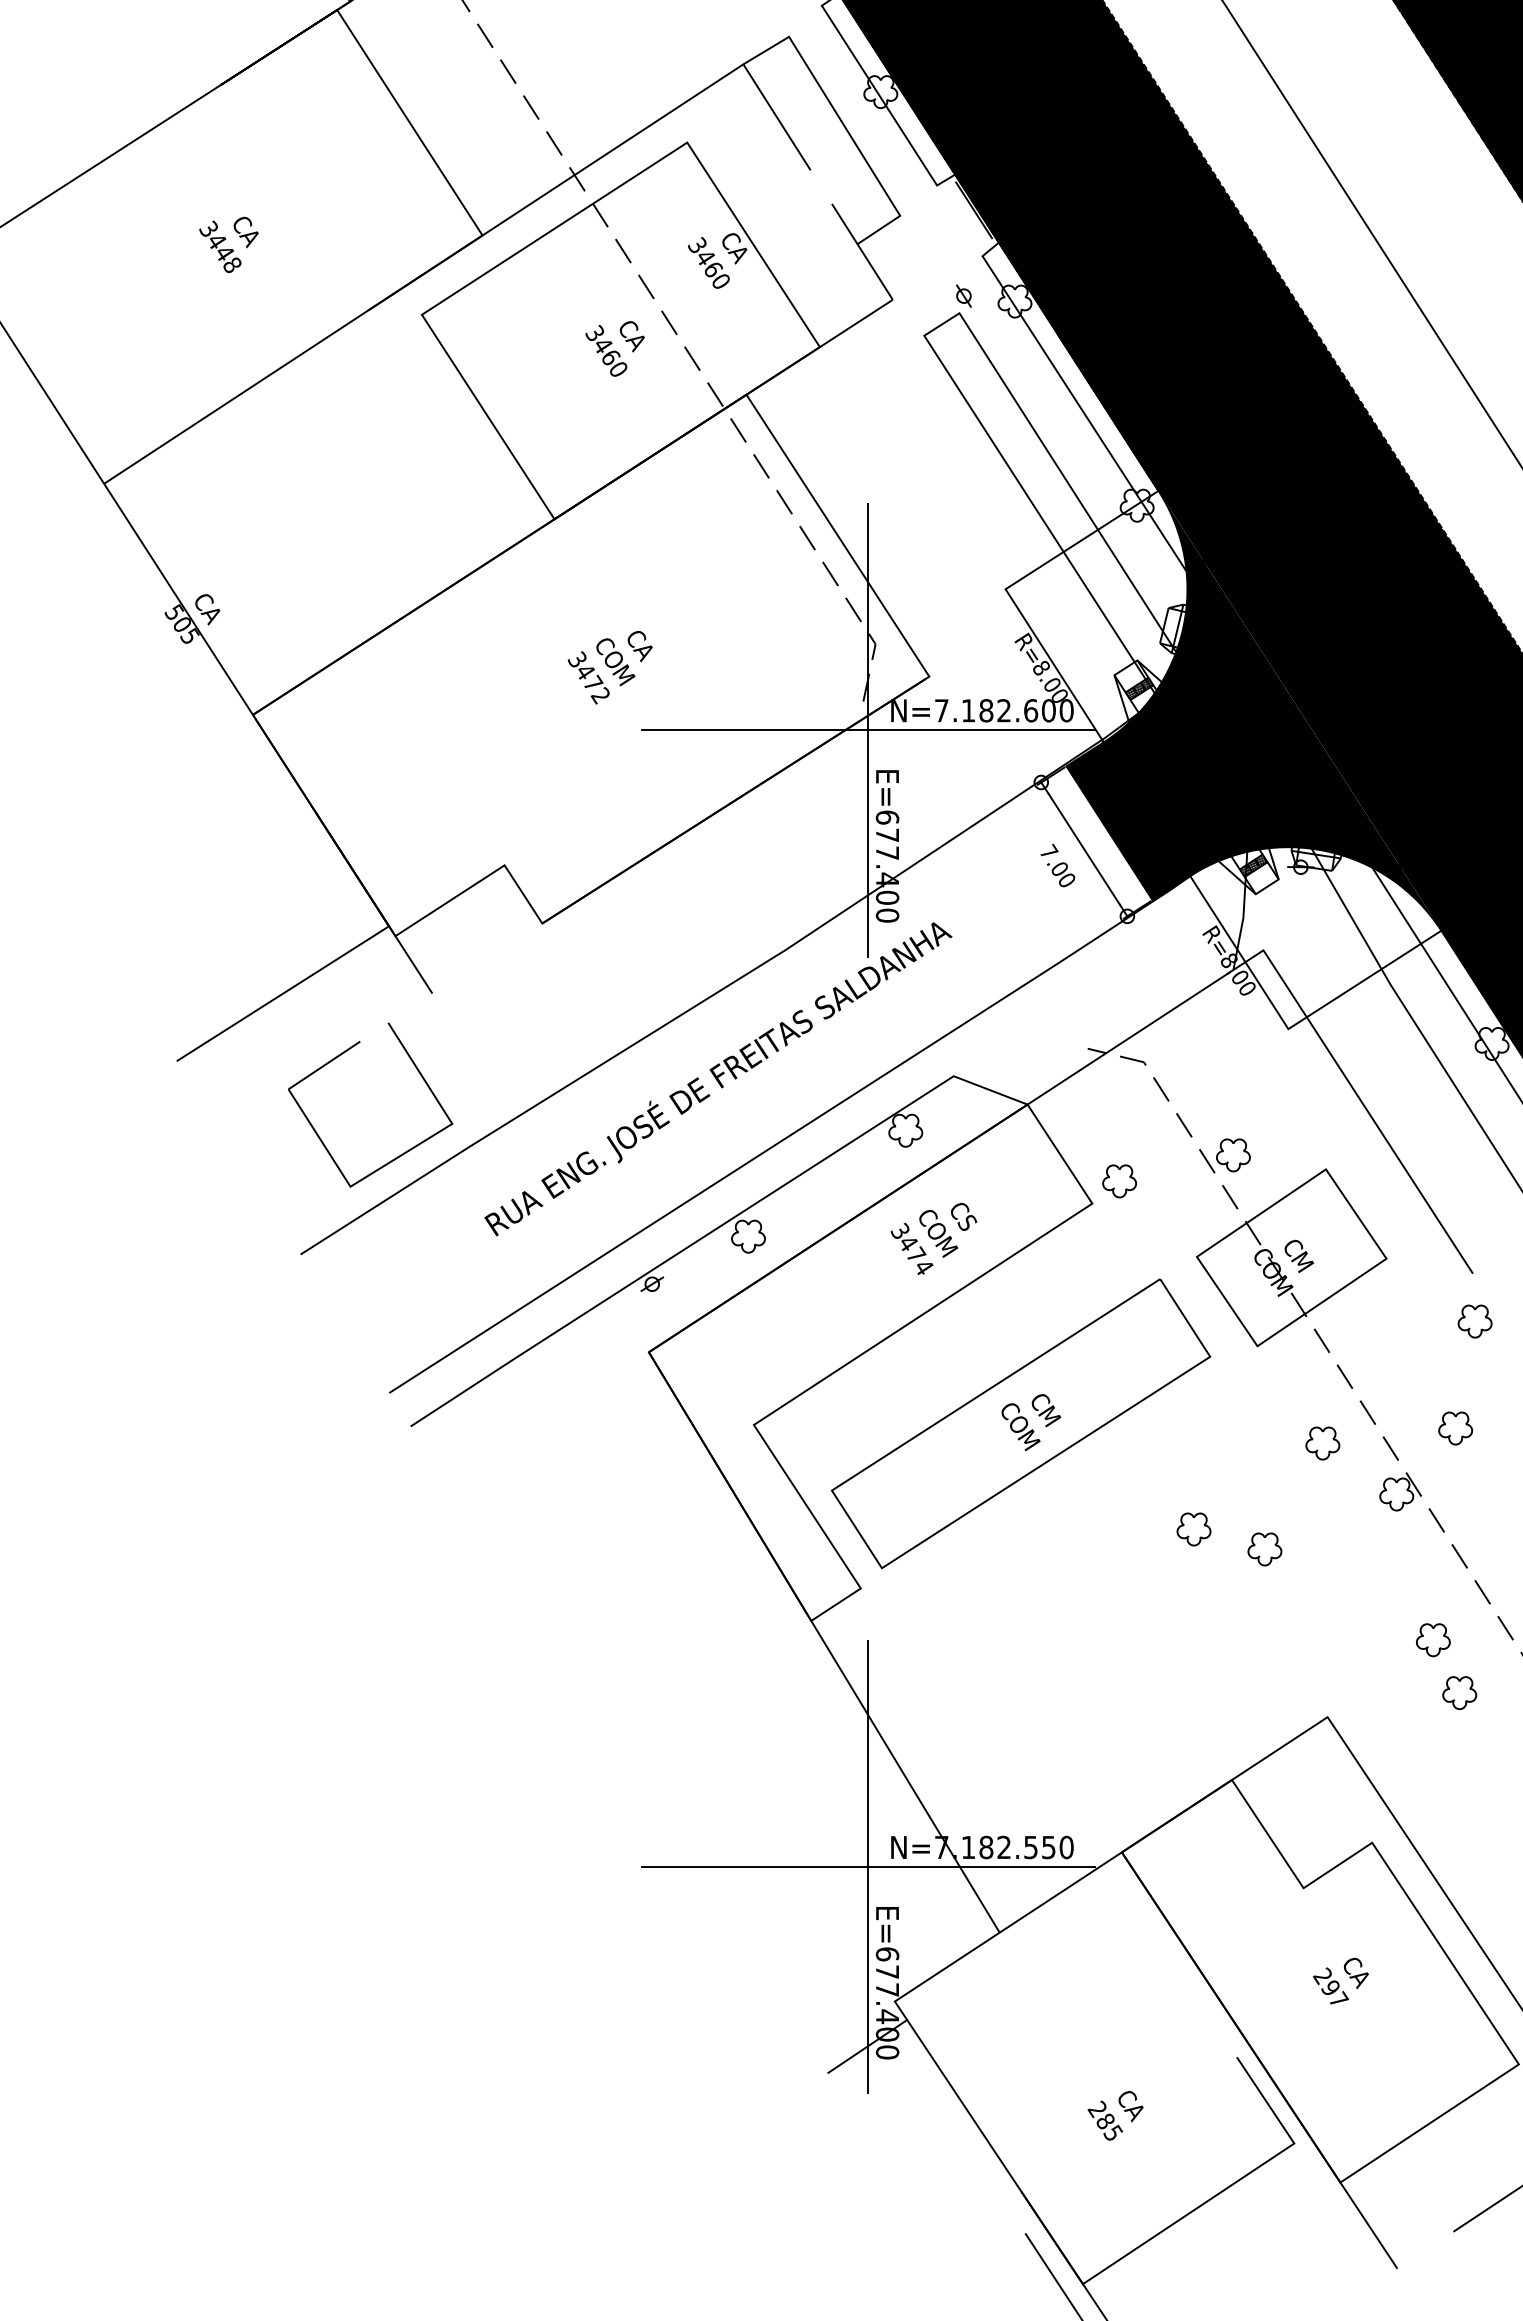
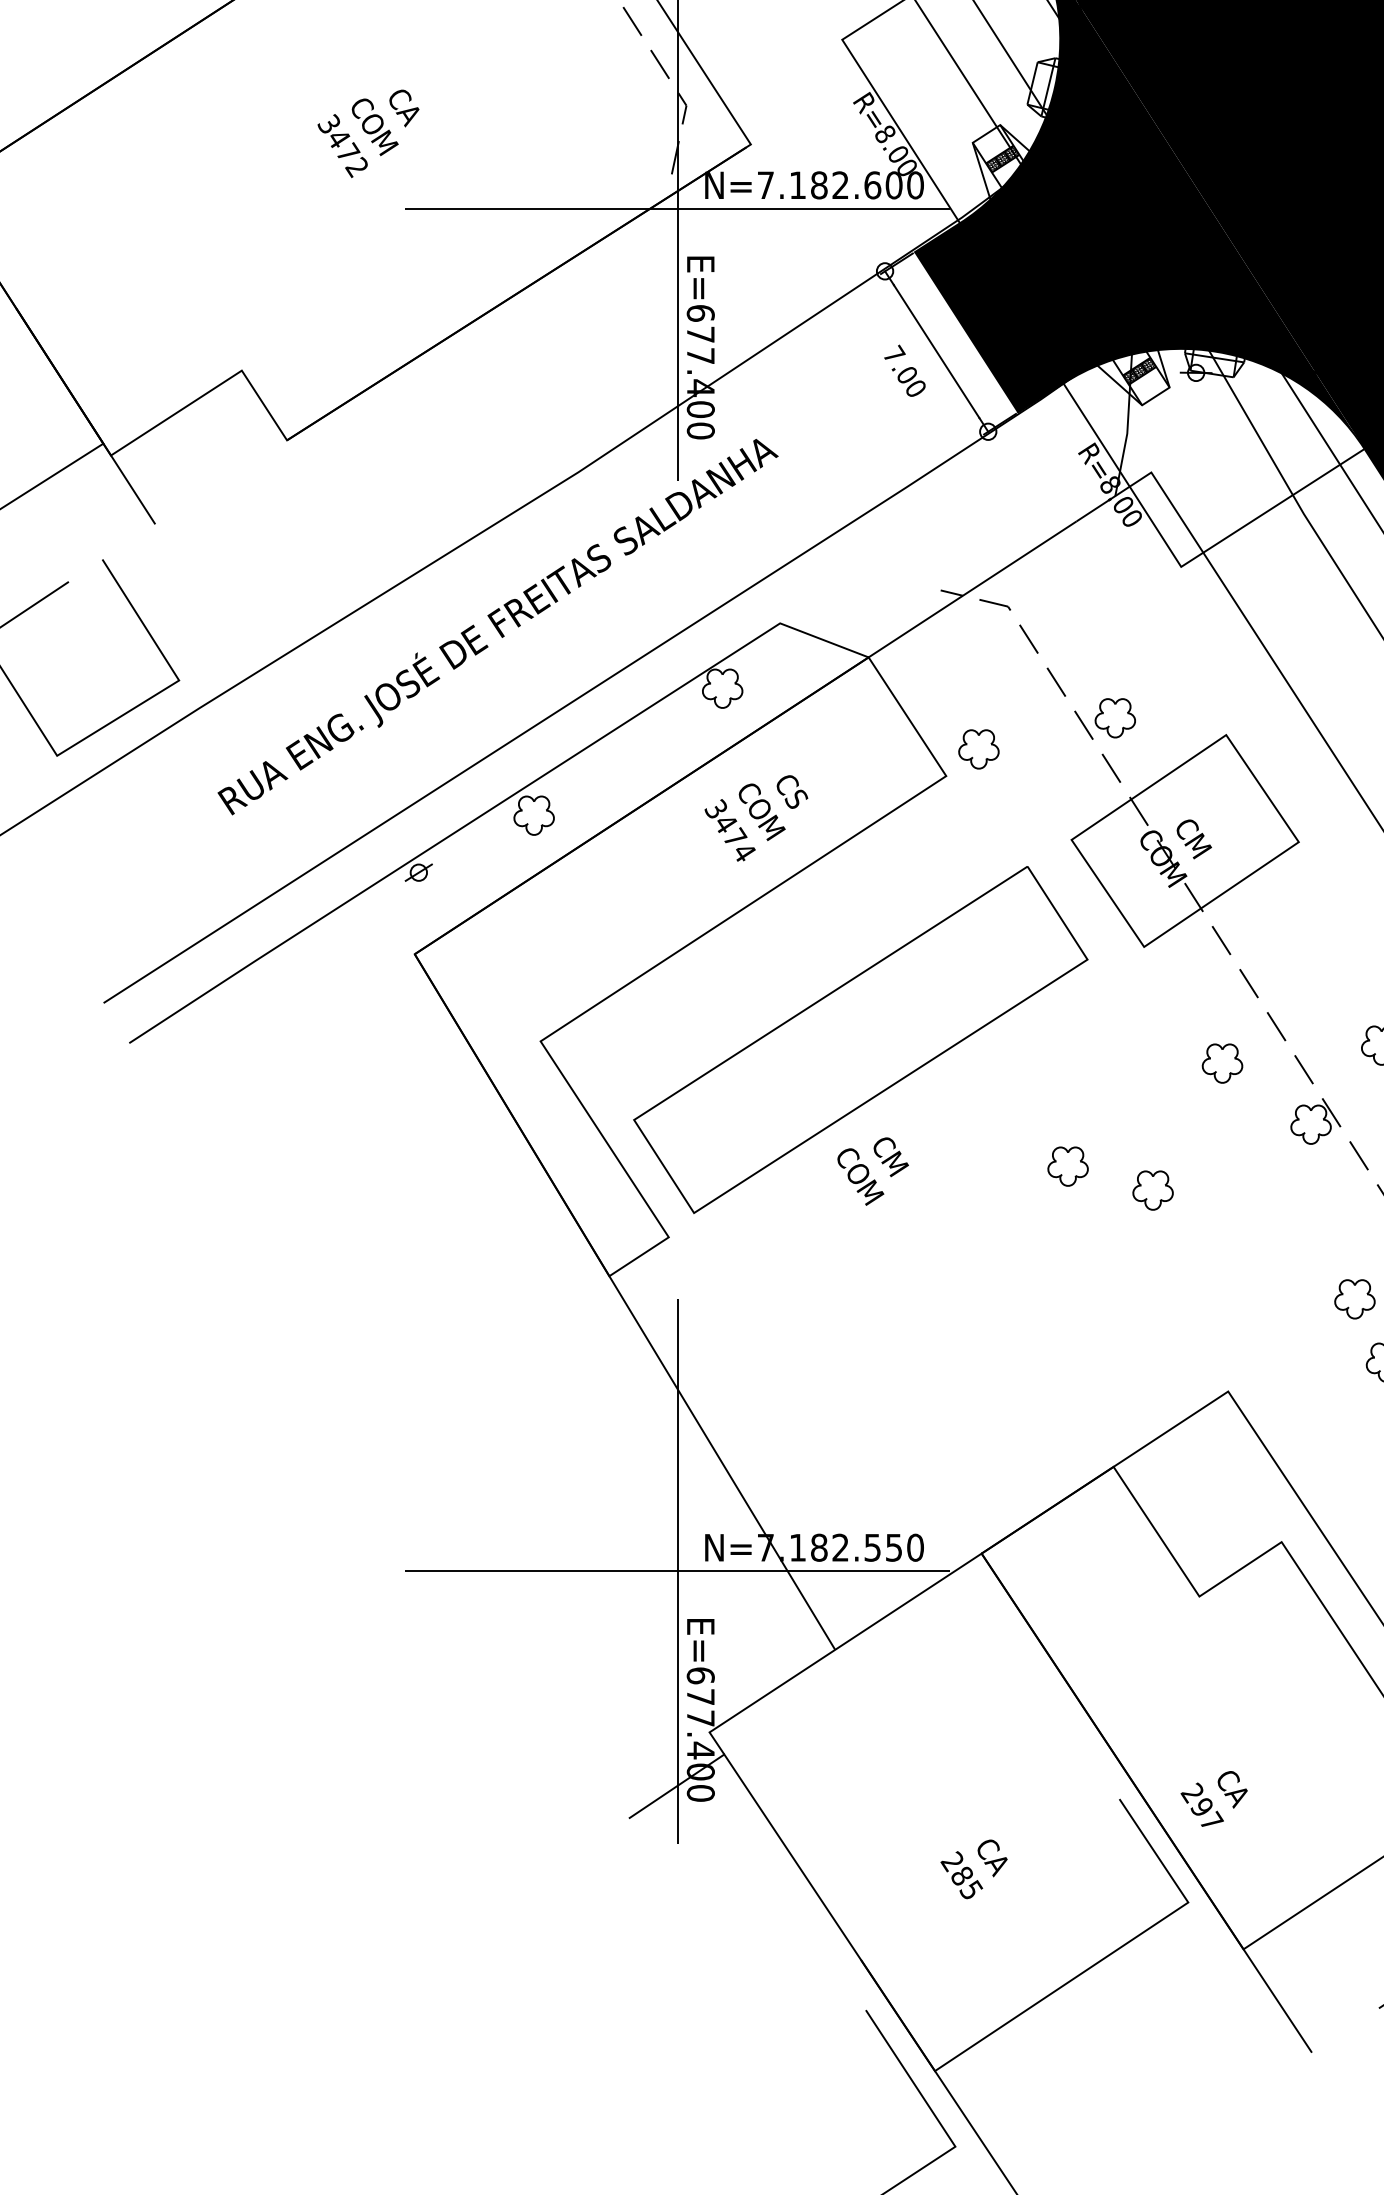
text: (1031, 1422) -> (873, 1171), moved
text: (1340, 1980) -> (1213, 1798), moved

